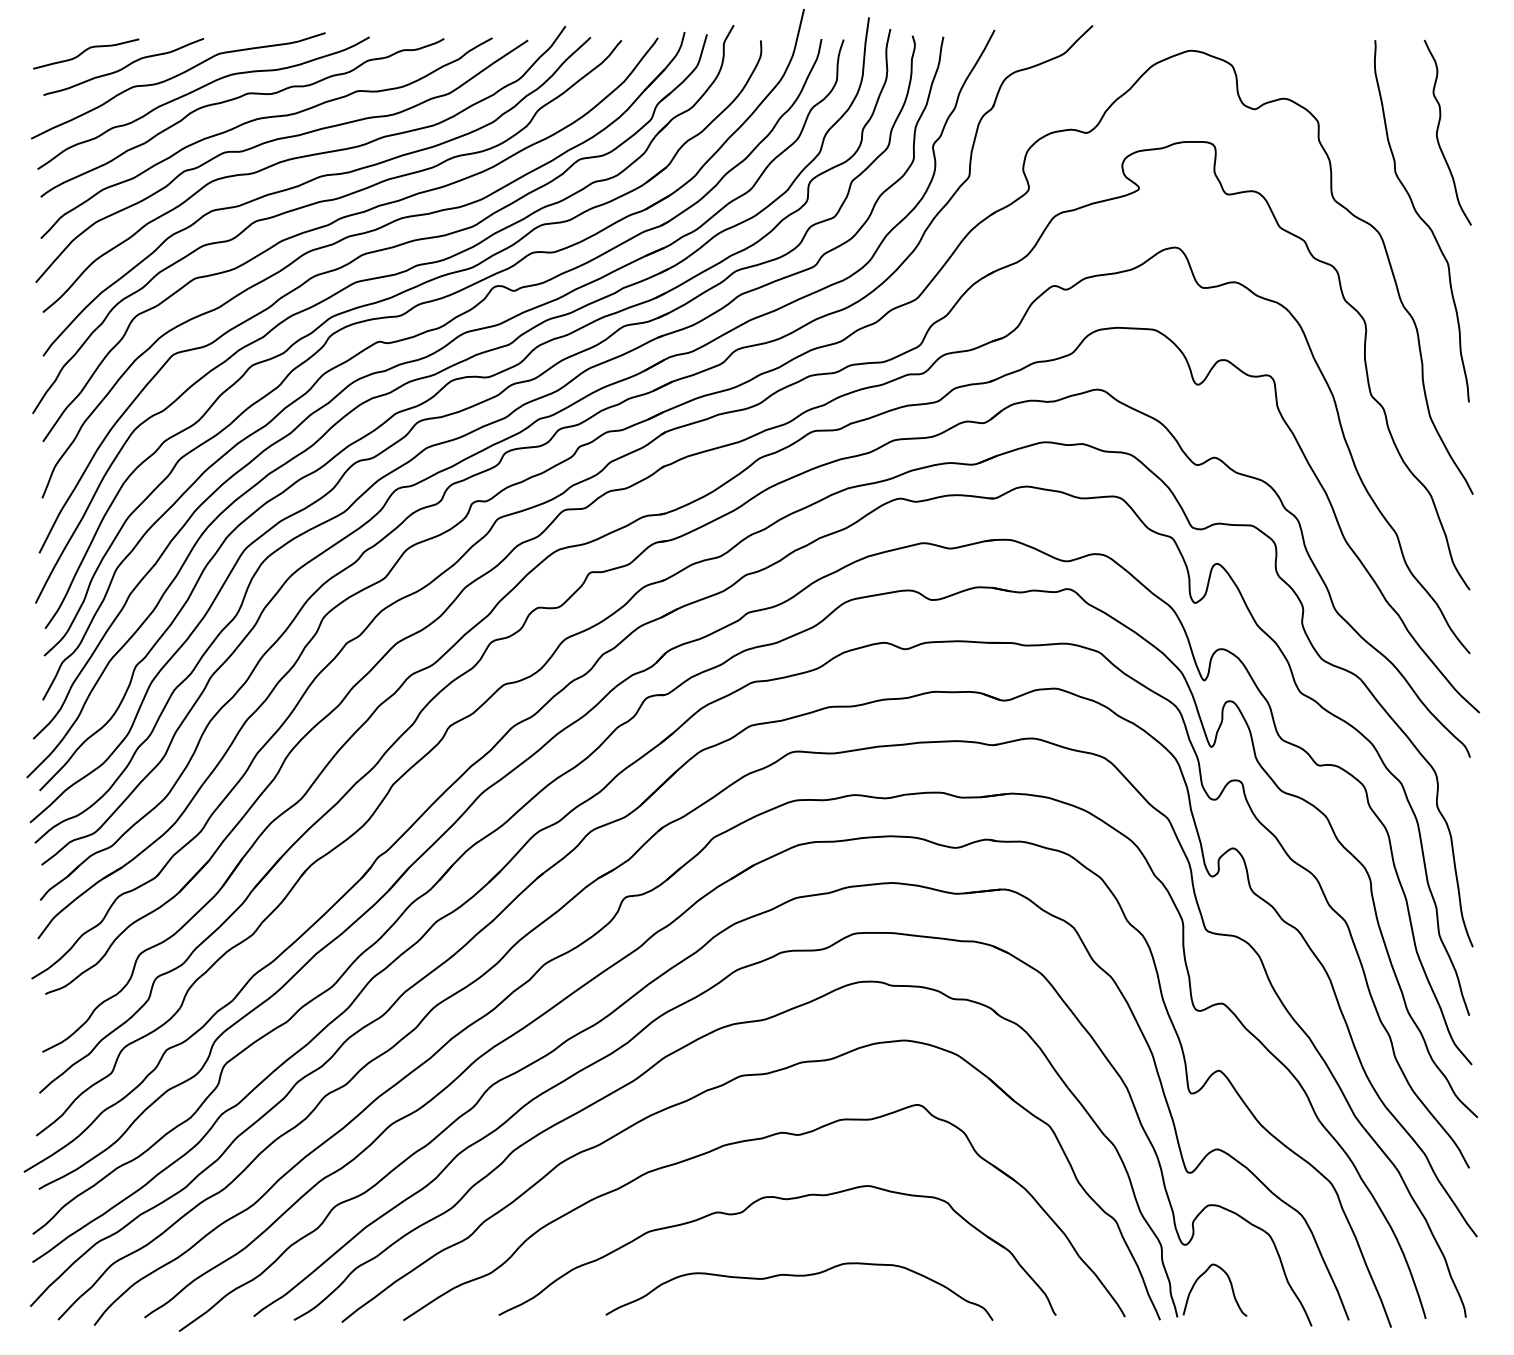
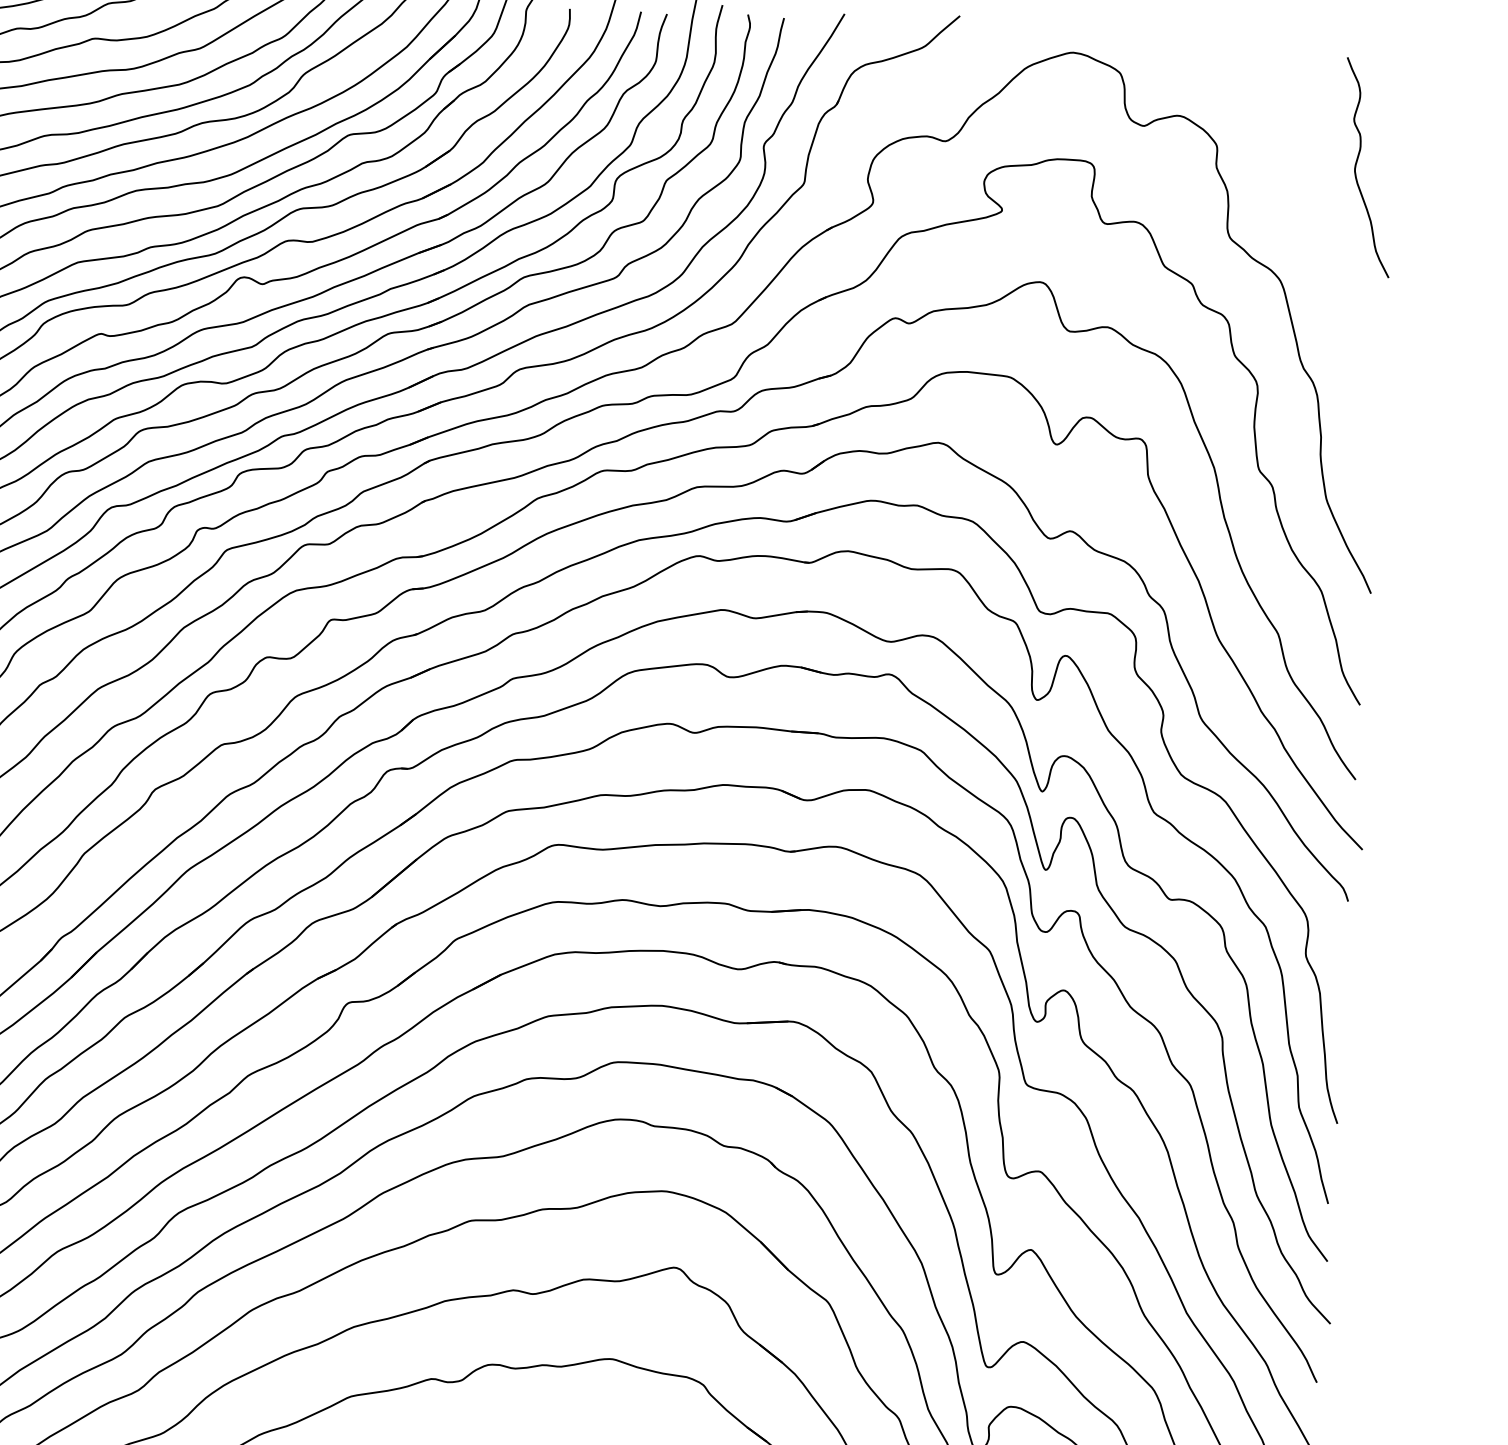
curve: (1421, 220) -> (1330, 268), removed

